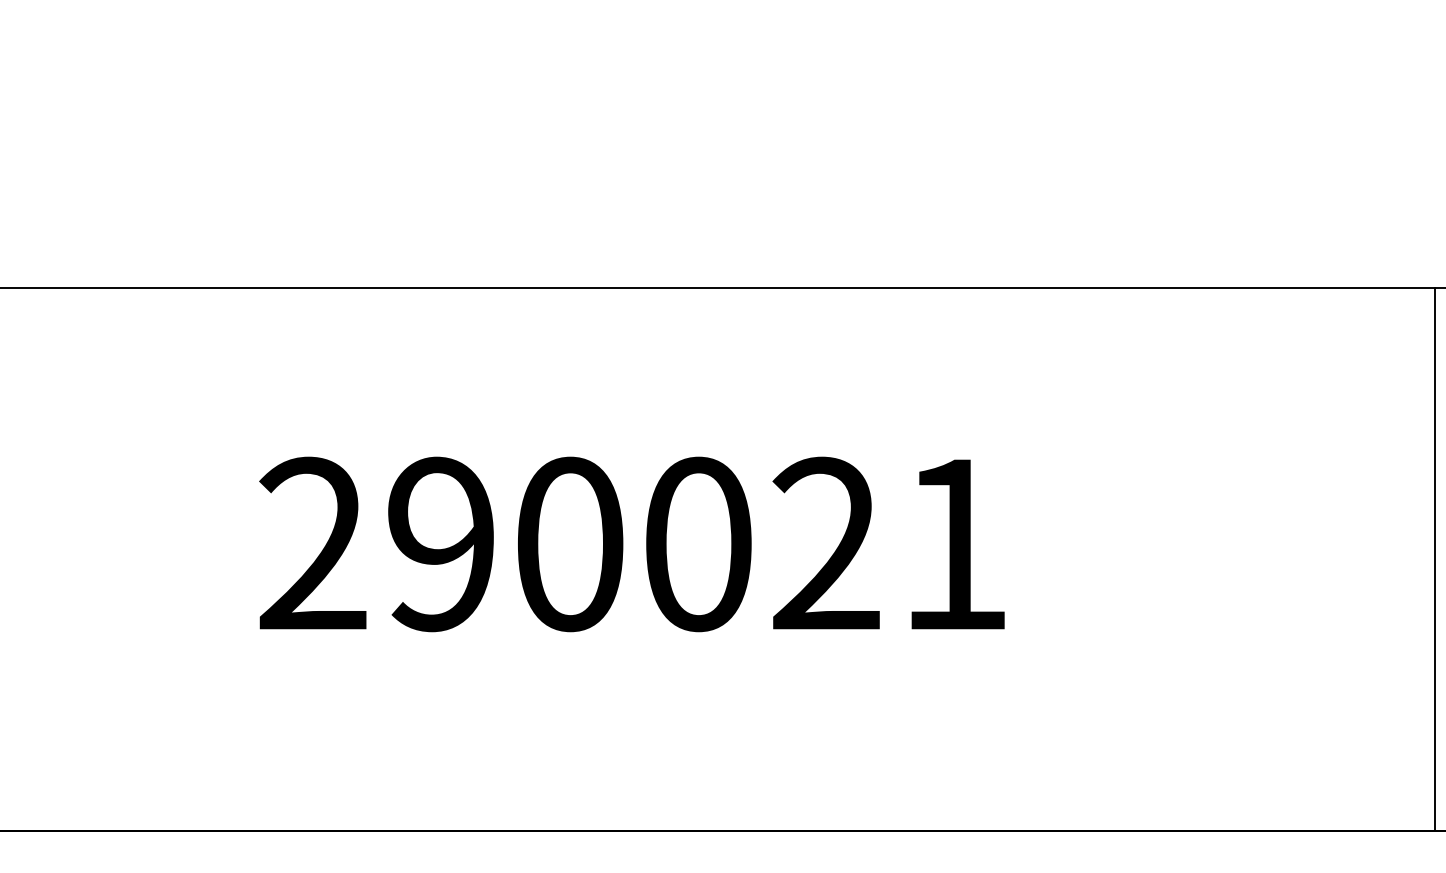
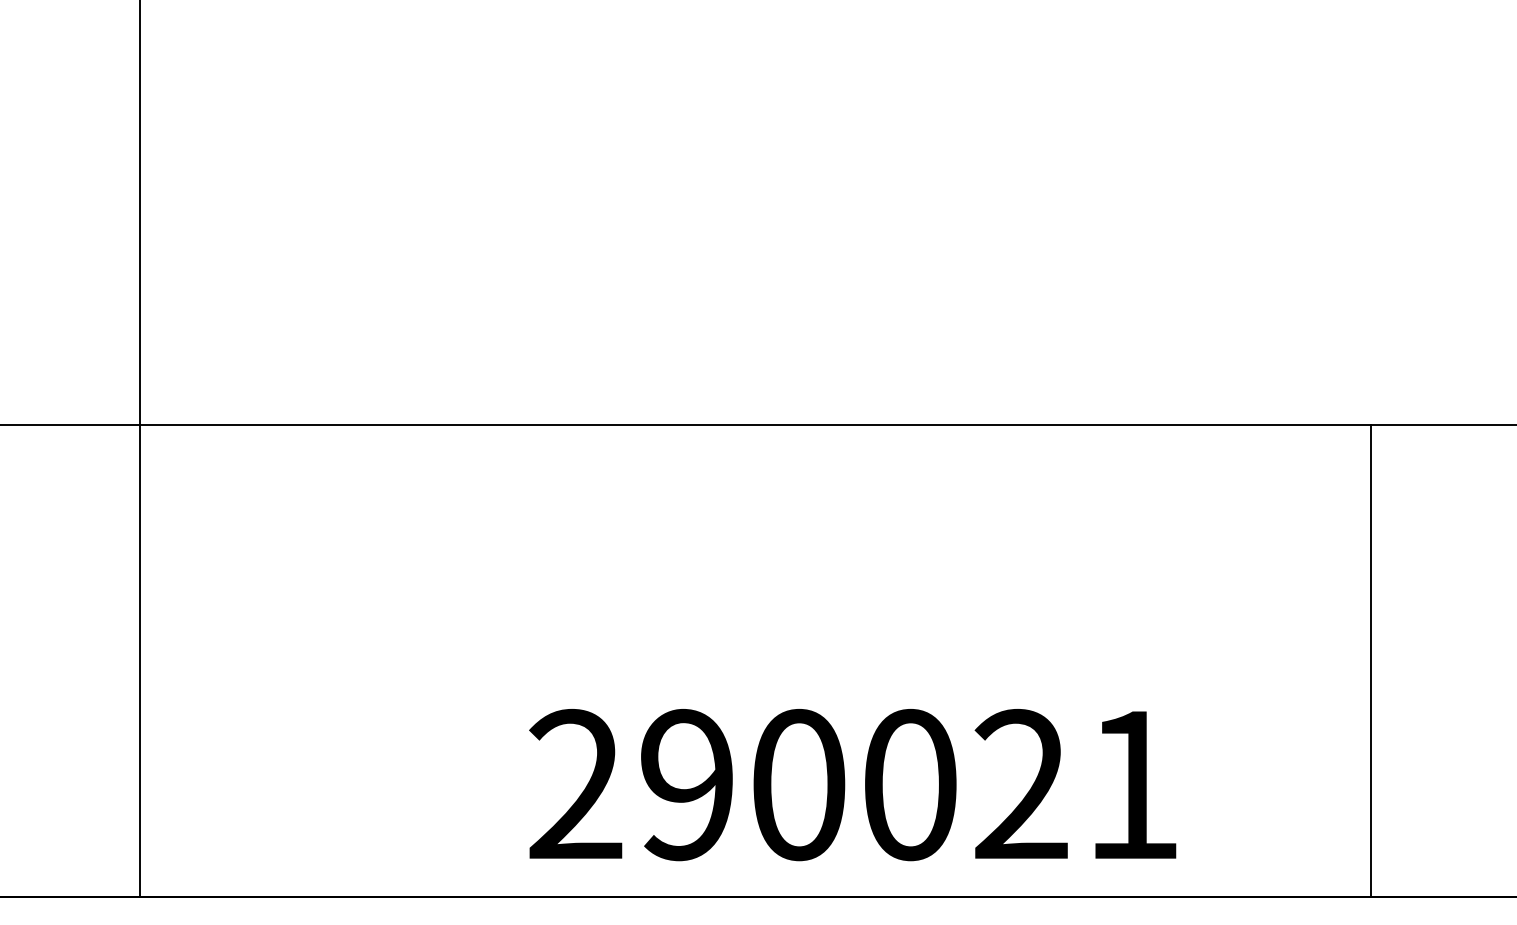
text: (631, 544) -> (852, 785), moved
line: (1435, 558) -> (1371, 660), moved

